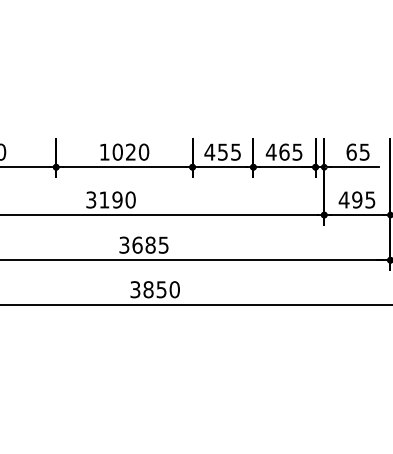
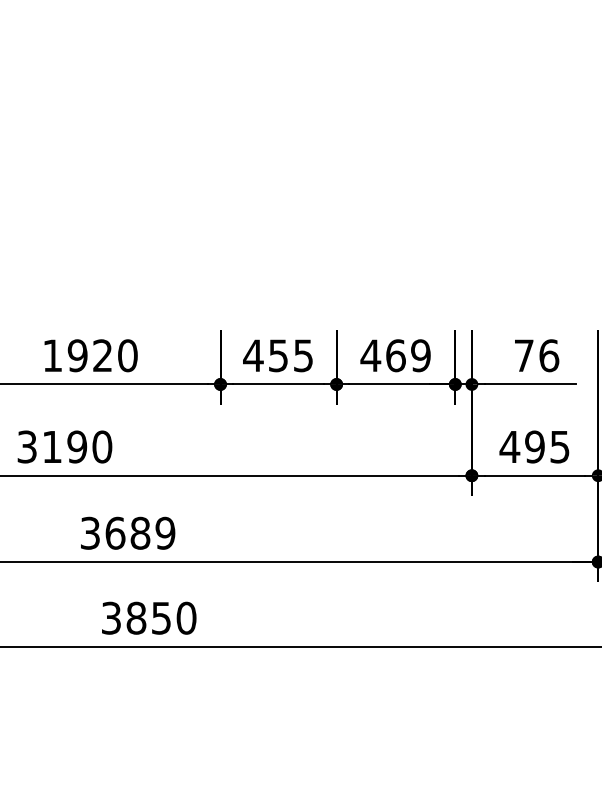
text: (117, 151) -> (77, 354), 1020 -> 1920
text: (297, 151) -> (420, 354), 465 -> 469
text: (357, 151) -> (535, 354), 65 -> 76
text: (163, 244) -> (165, 531), 3685 -> 3689

